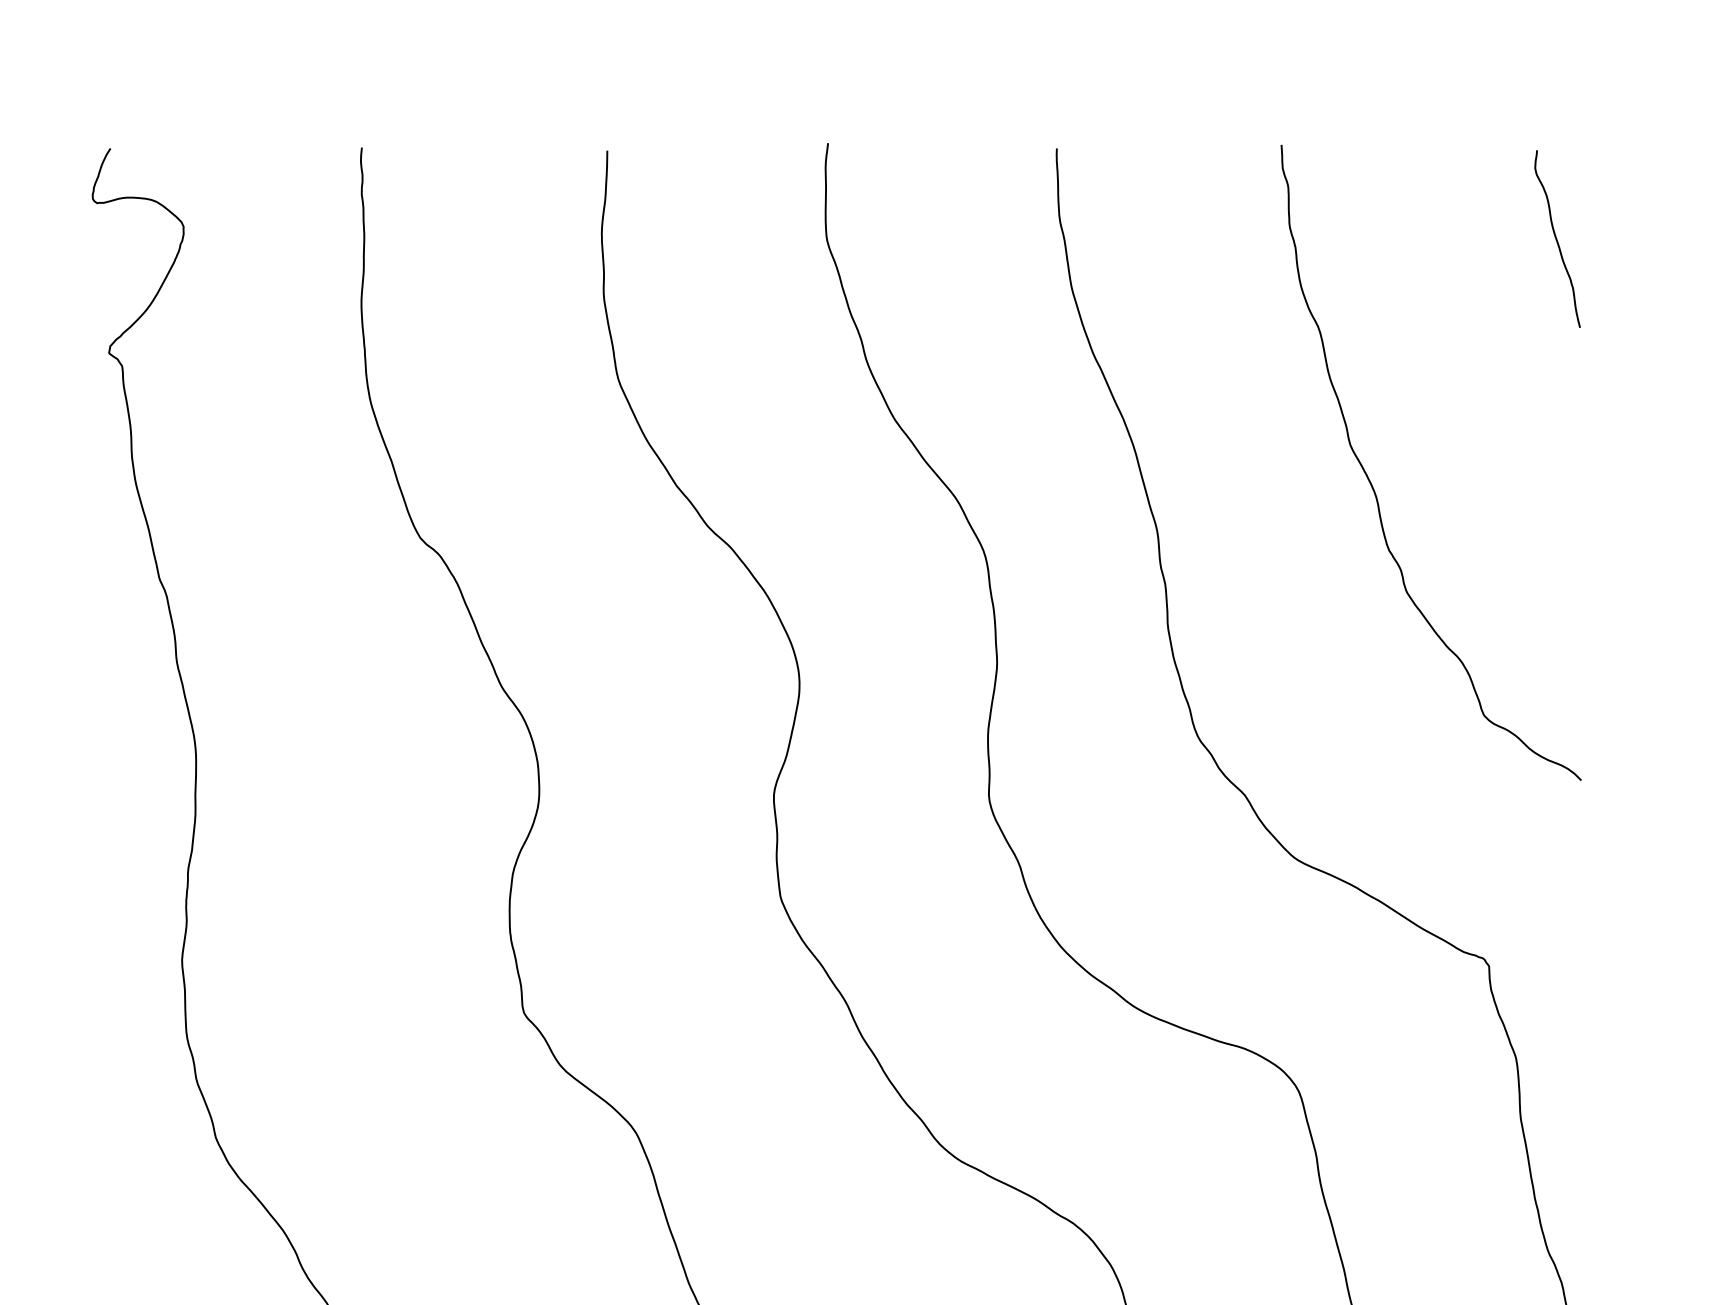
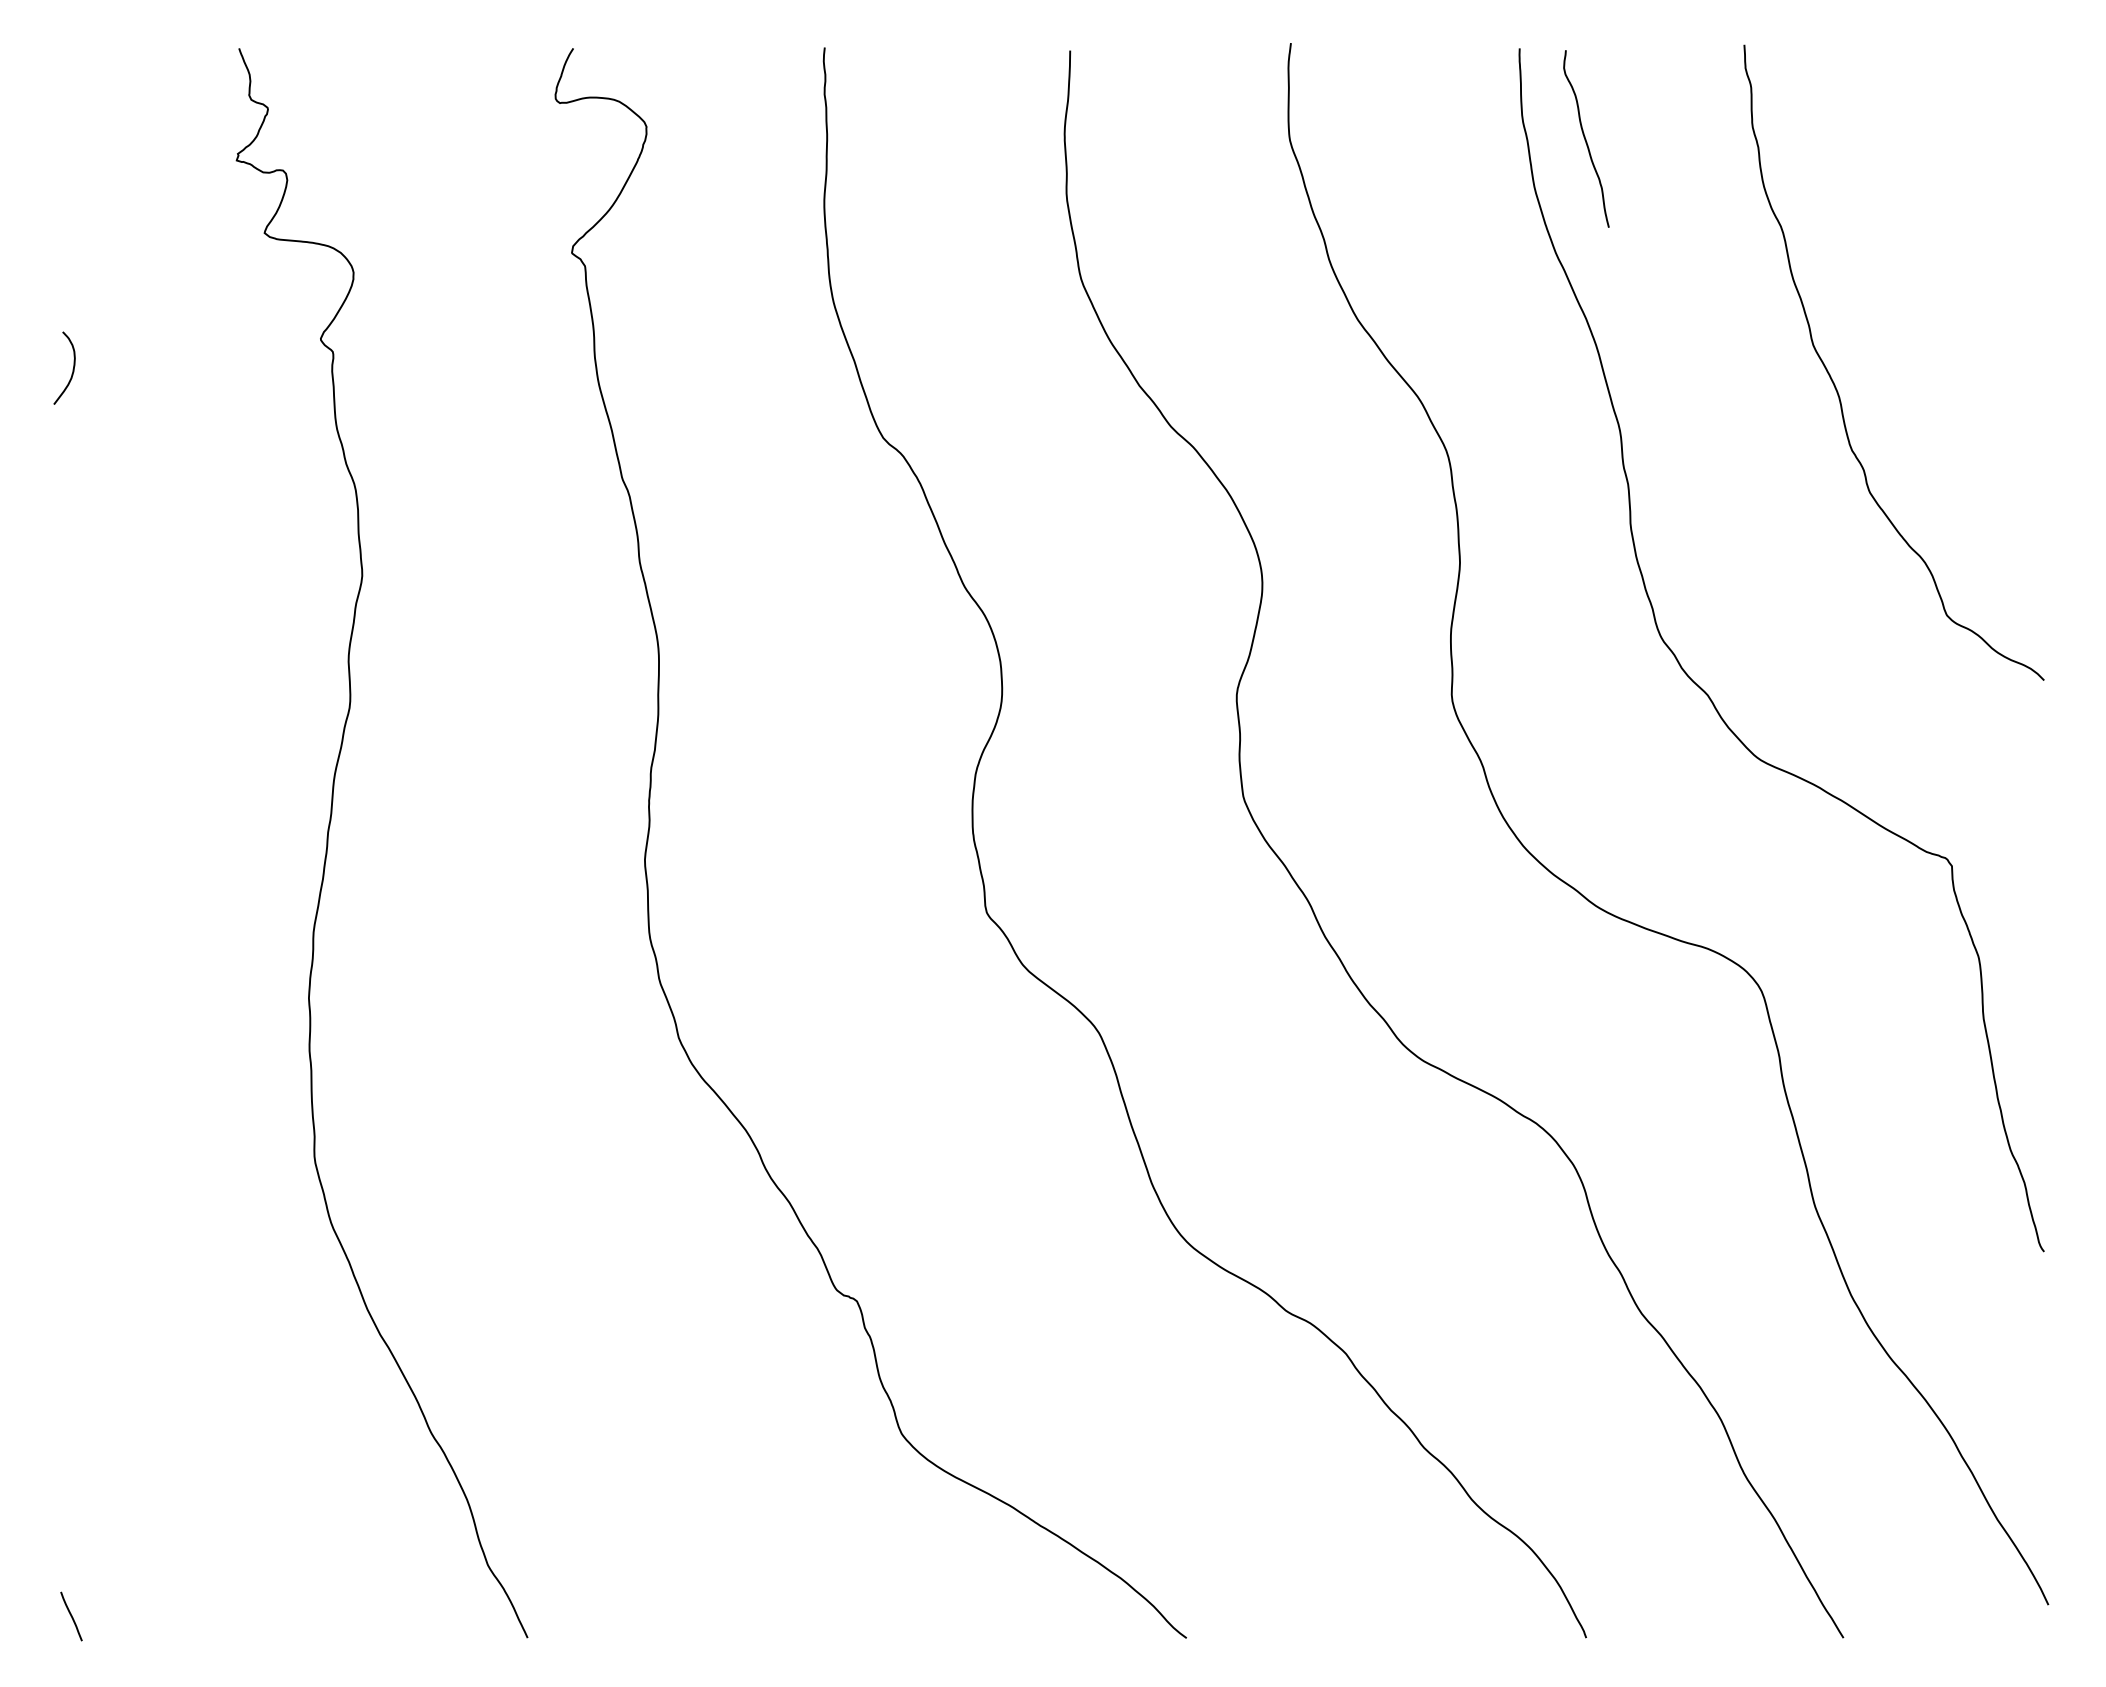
curve: (1556, 238) -> (1585, 138), moved

